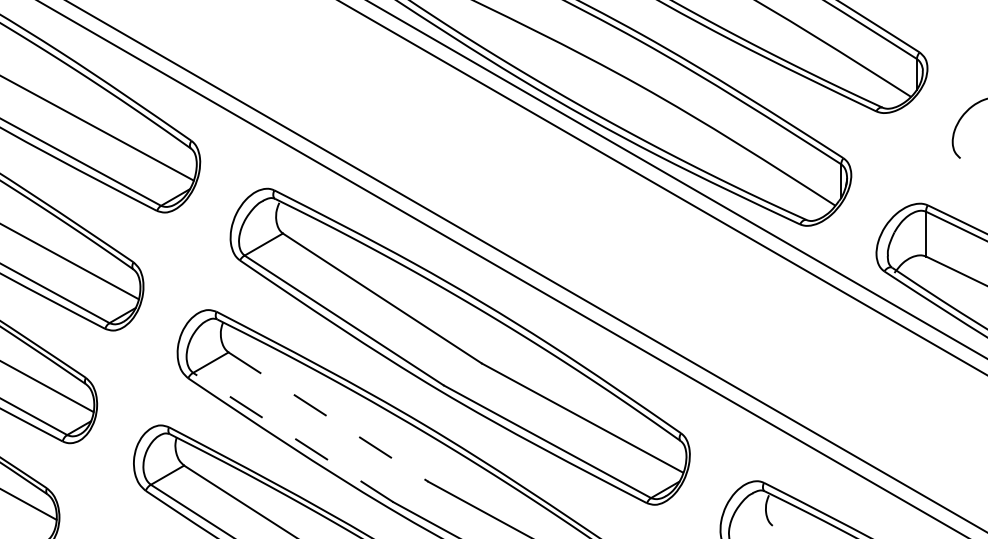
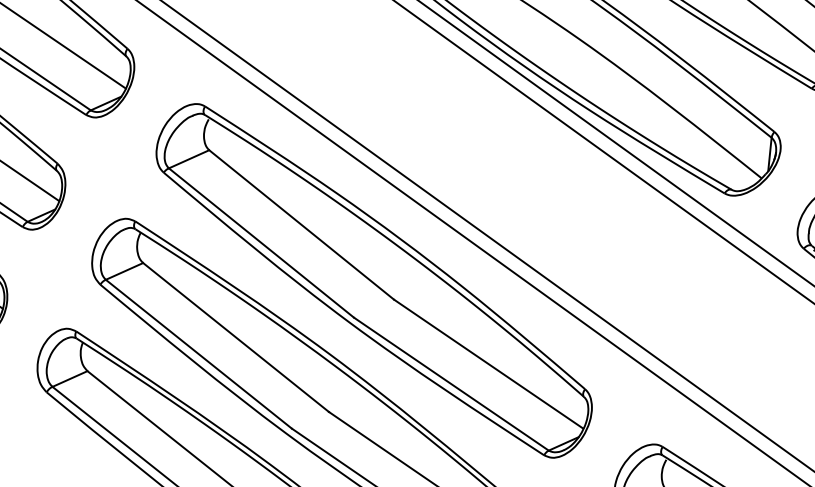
line: (328, 417) -> (235, 337), dashed -> solid
line: (292, 437) -> (198, 354), dashed -> solid

